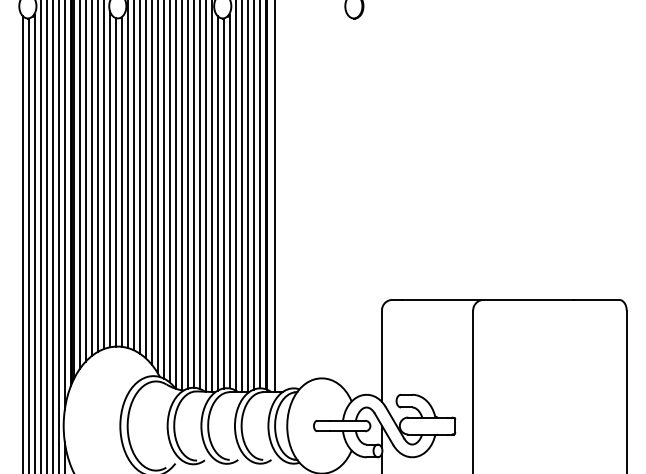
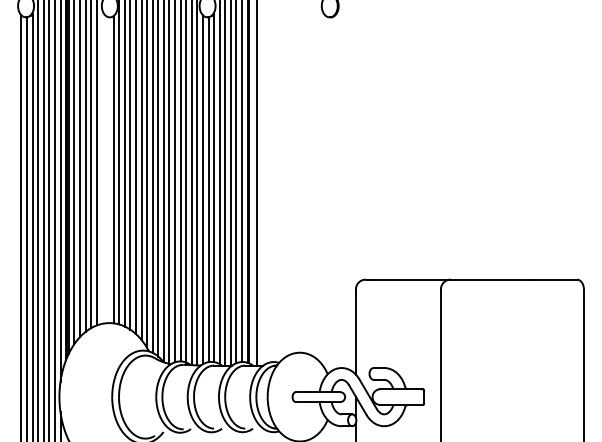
line: (109, 178) -> (102, 166), removed
line: (116, 182) -> (108, 170), removed

